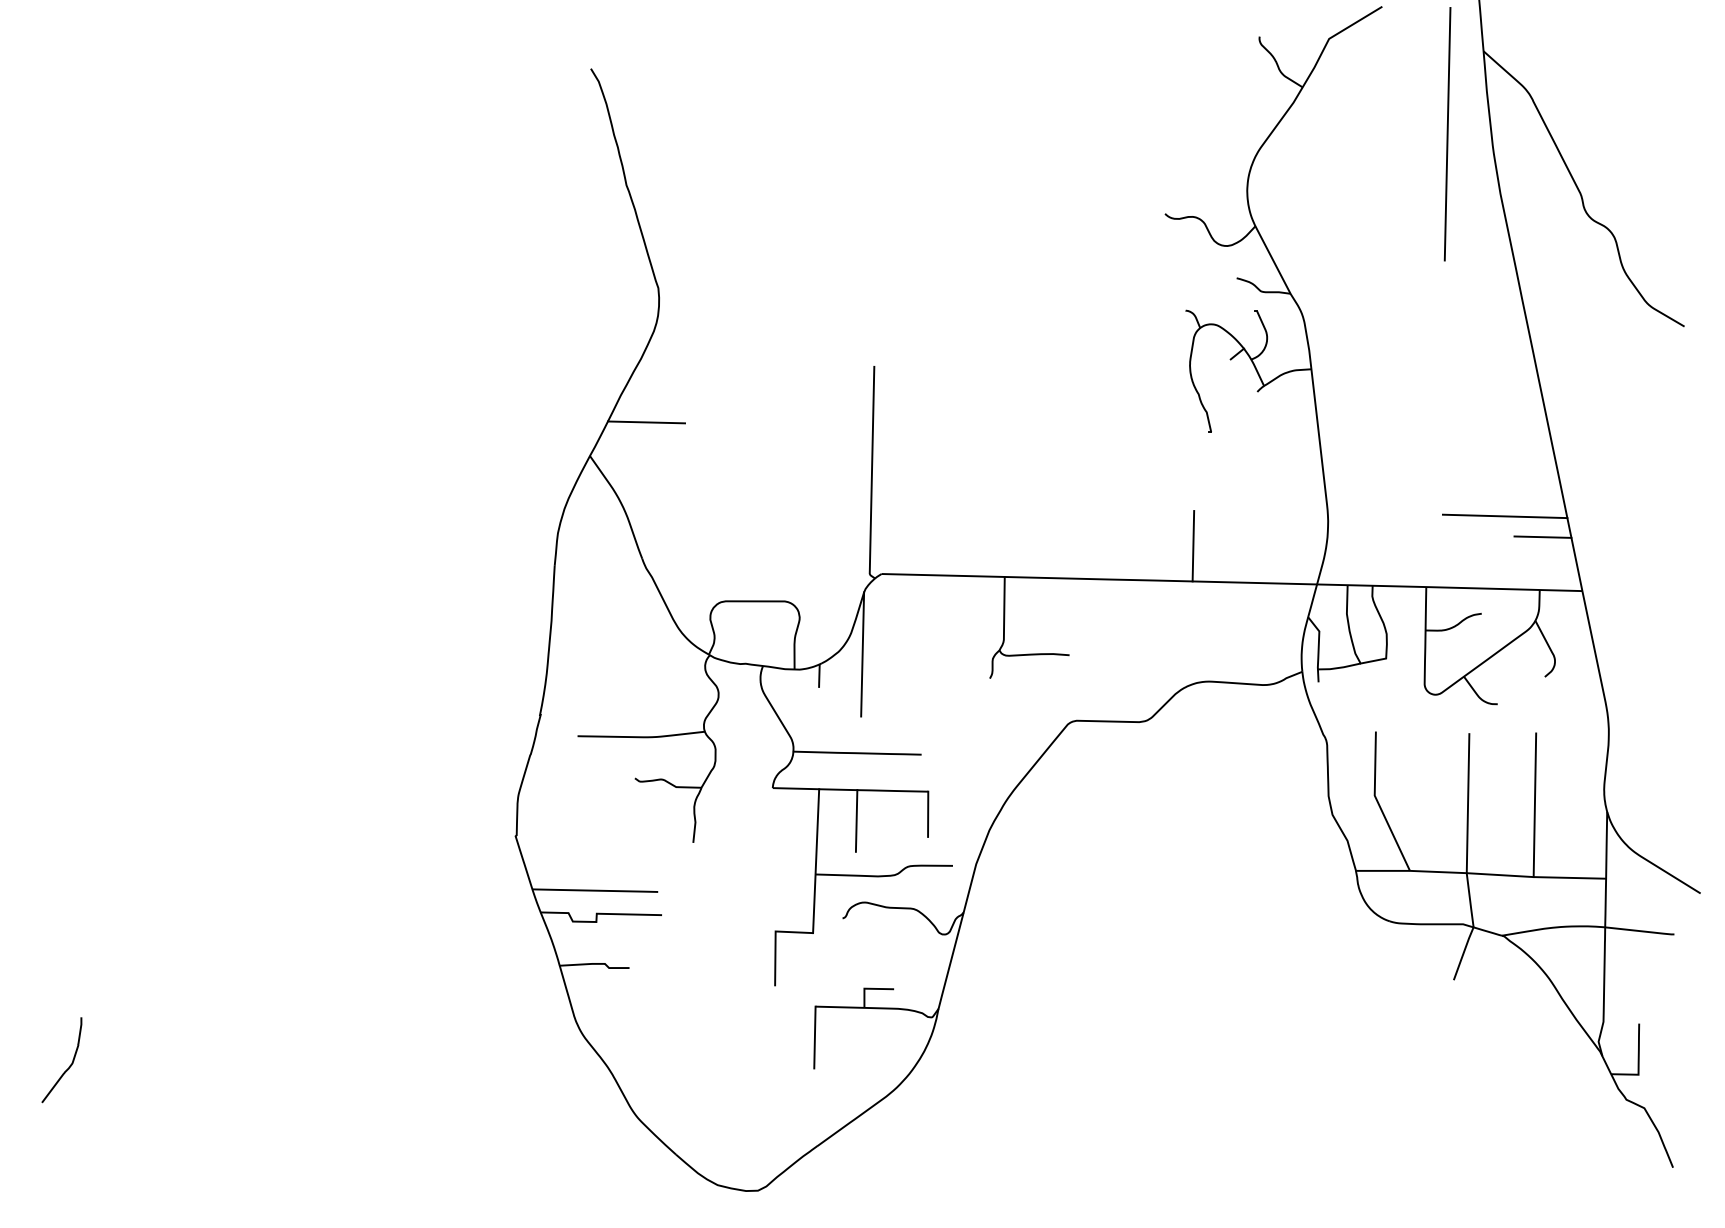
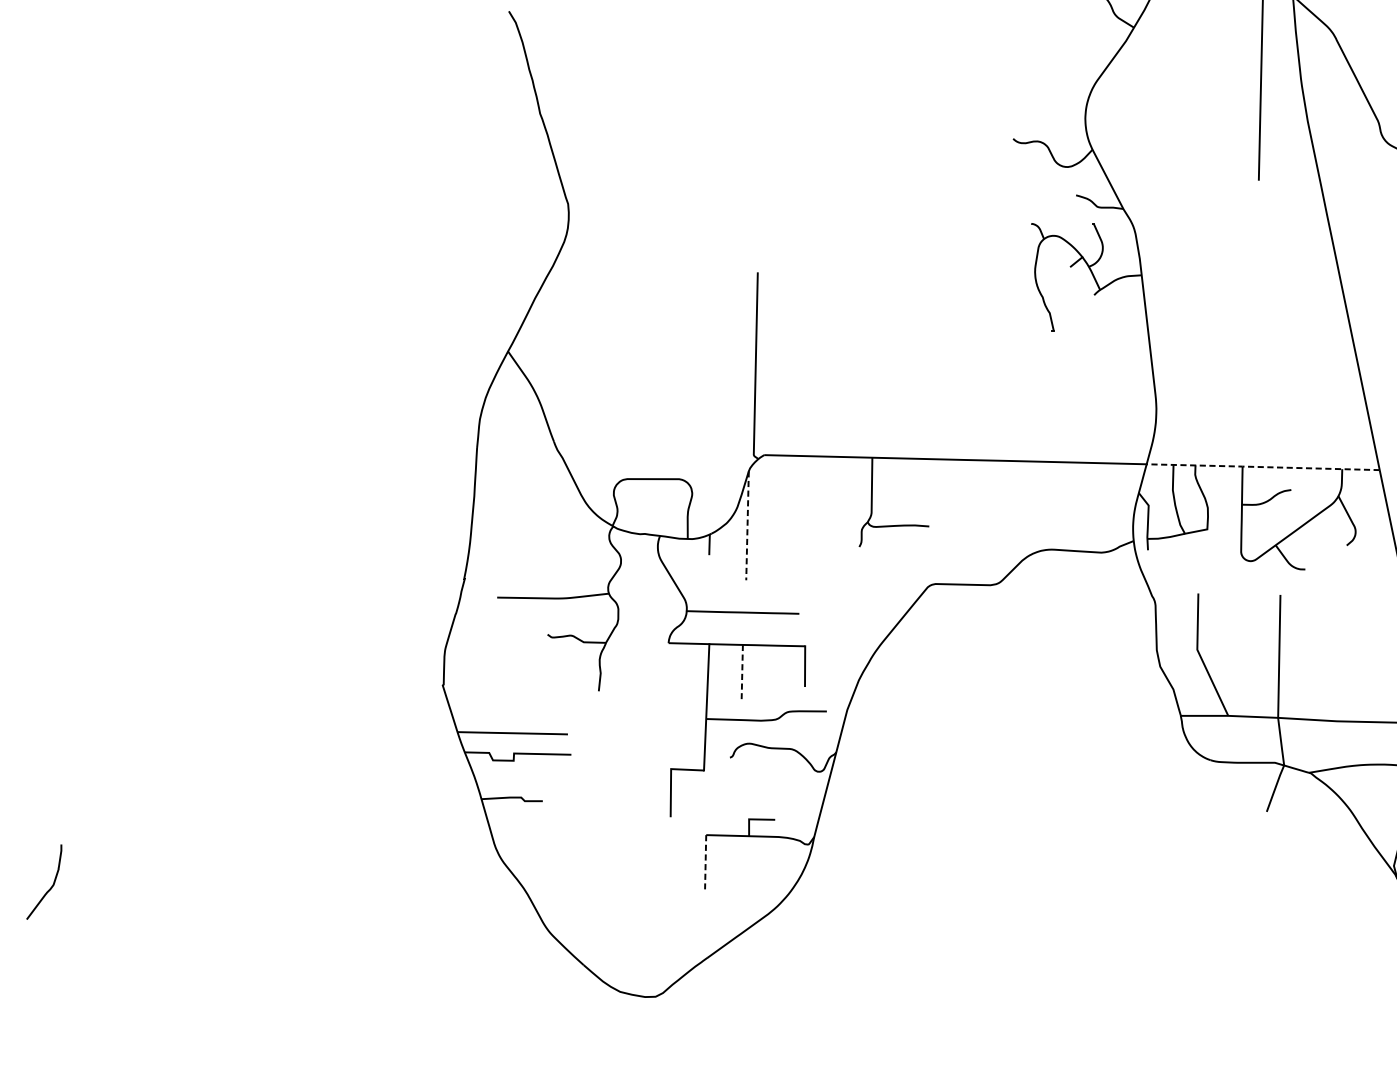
line: (646, 422) -> (557, 322), removed
line: (1504, 516) -> (1311, 404), removed
line: (1542, 536) -> (1344, 422), removed
line: (1193, 546) -> (1038, 430), removed
line: (1449, 587) -> (1262, 466), solid -> dashed
line: (862, 654) -> (747, 525), solid -> dashed
line: (1534, 805) -> (1337, 658), removed
line: (856, 820) -> (742, 671), solid -> dashed
line: (814, 1037) -> (705, 862), solid -> dashed

